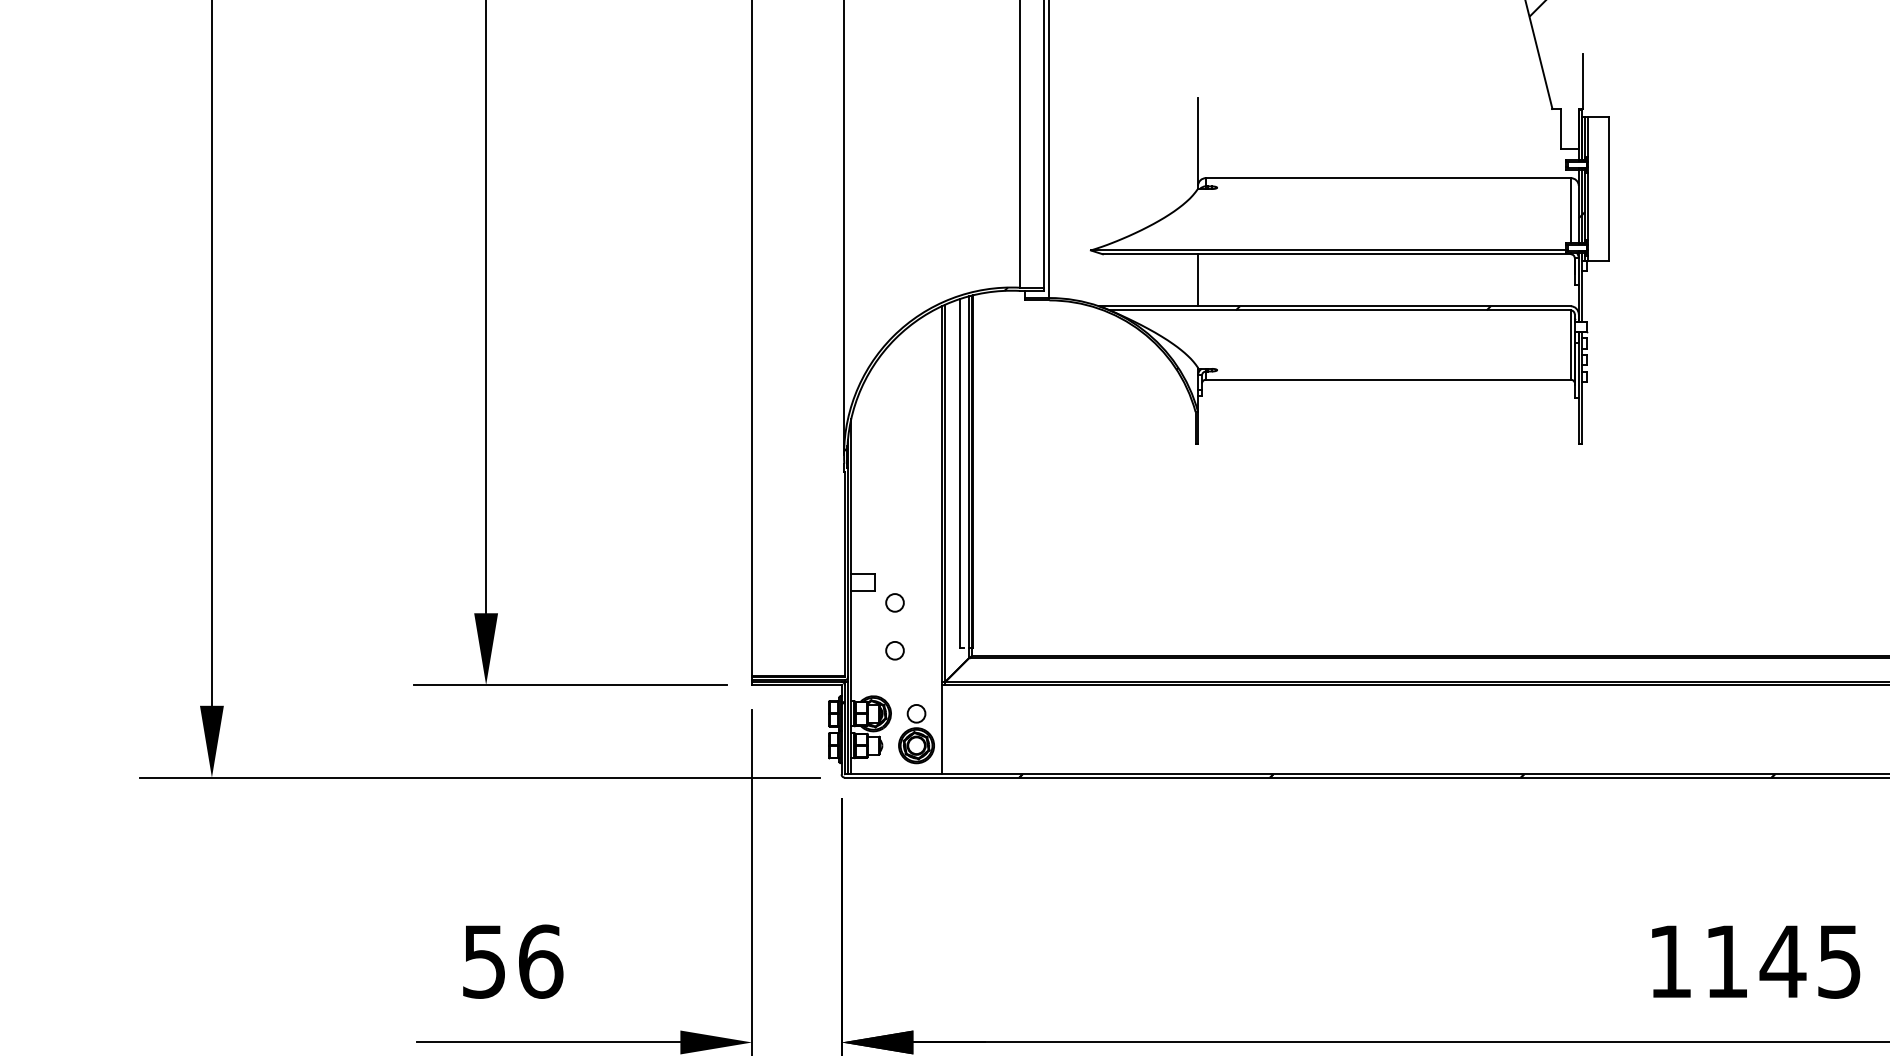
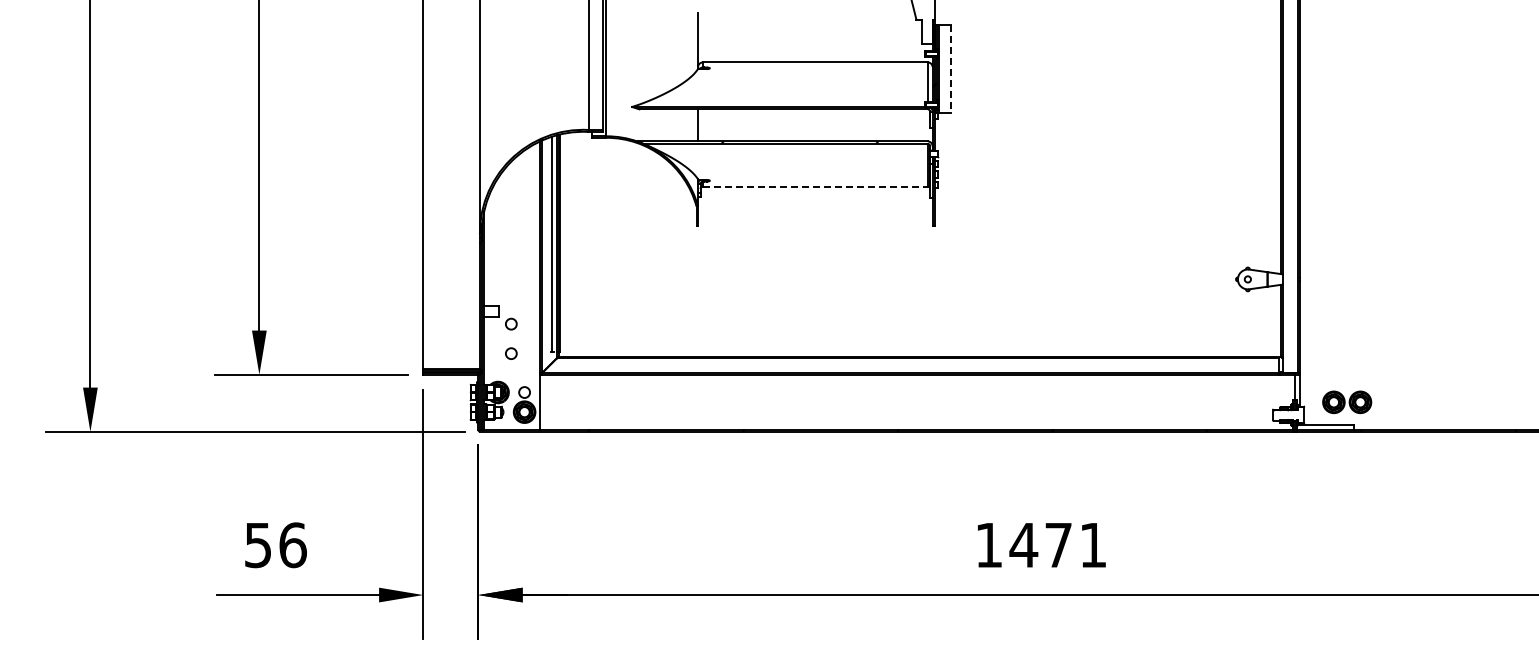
line: (1609, 189) -> (951, 69), solid -> dashed
line: (1388, 379) -> (815, 186), solid -> dashed
text: (1781, 962) -> (1057, 545), 1145 -> 1471

